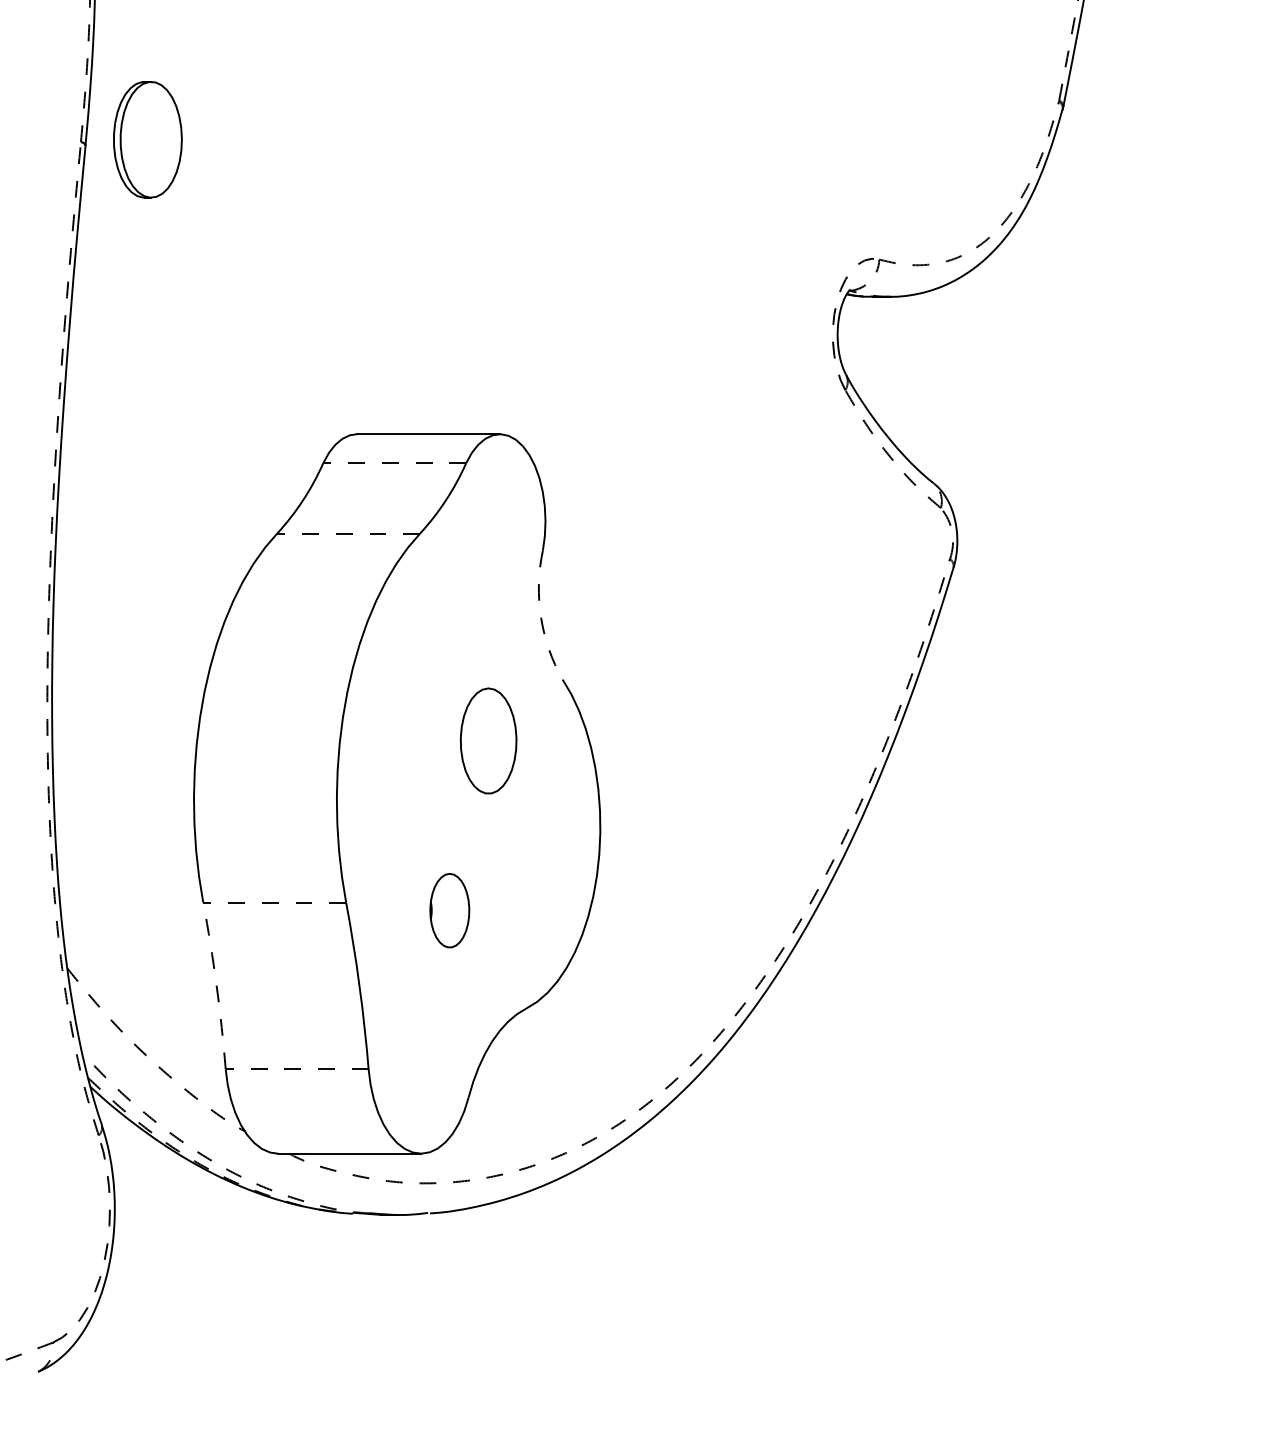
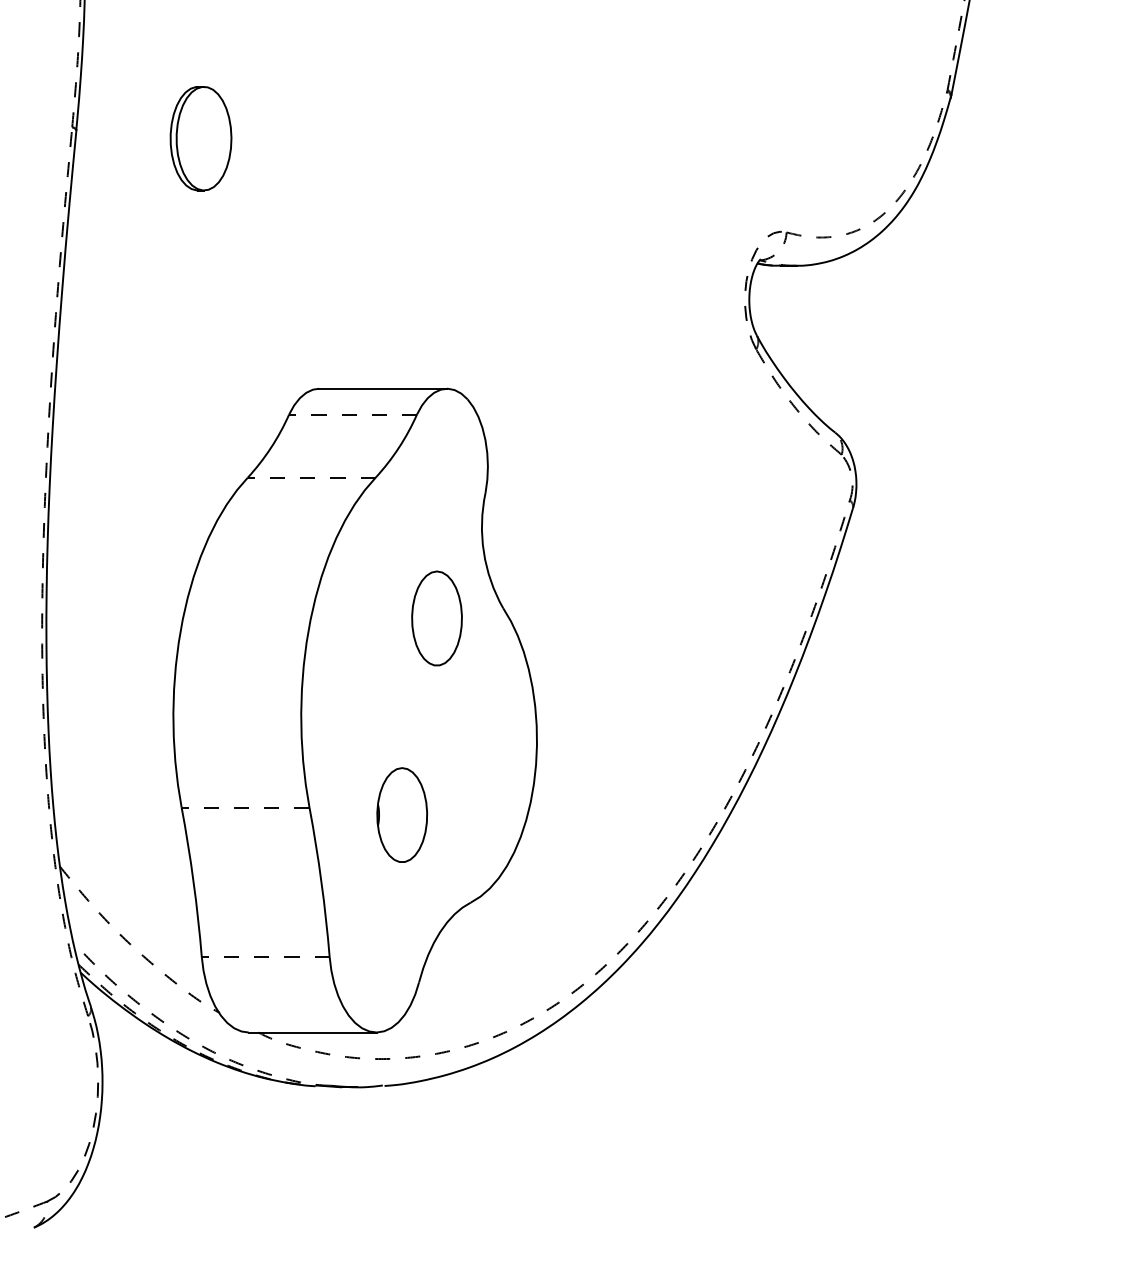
part: (147, 139) -> (200, 138), moved
arc: (540, 616) -> (483, 551), dashed -> solid
part: (488, 740) -> (436, 618), moved
part: (449, 910) -> (402, 814), size x1.43
arc: (216, 985) -> (193, 882), dashed -> solid

